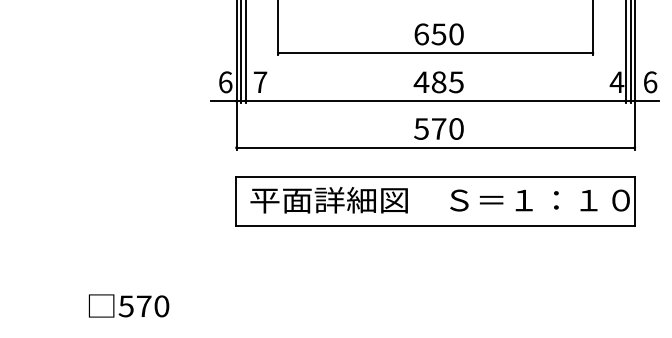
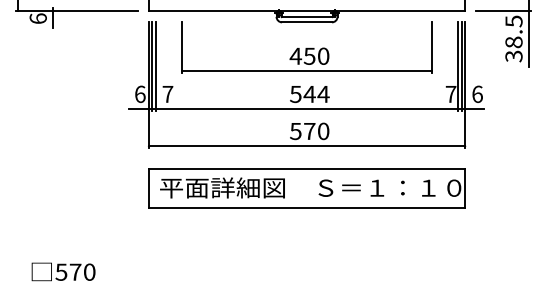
text: (421, 33) -> (295, 55), 650 -> 450
text: (438, 82) -> (309, 94), 485 -> 544
text: (616, 82) -> (450, 94), 4 -> 7

